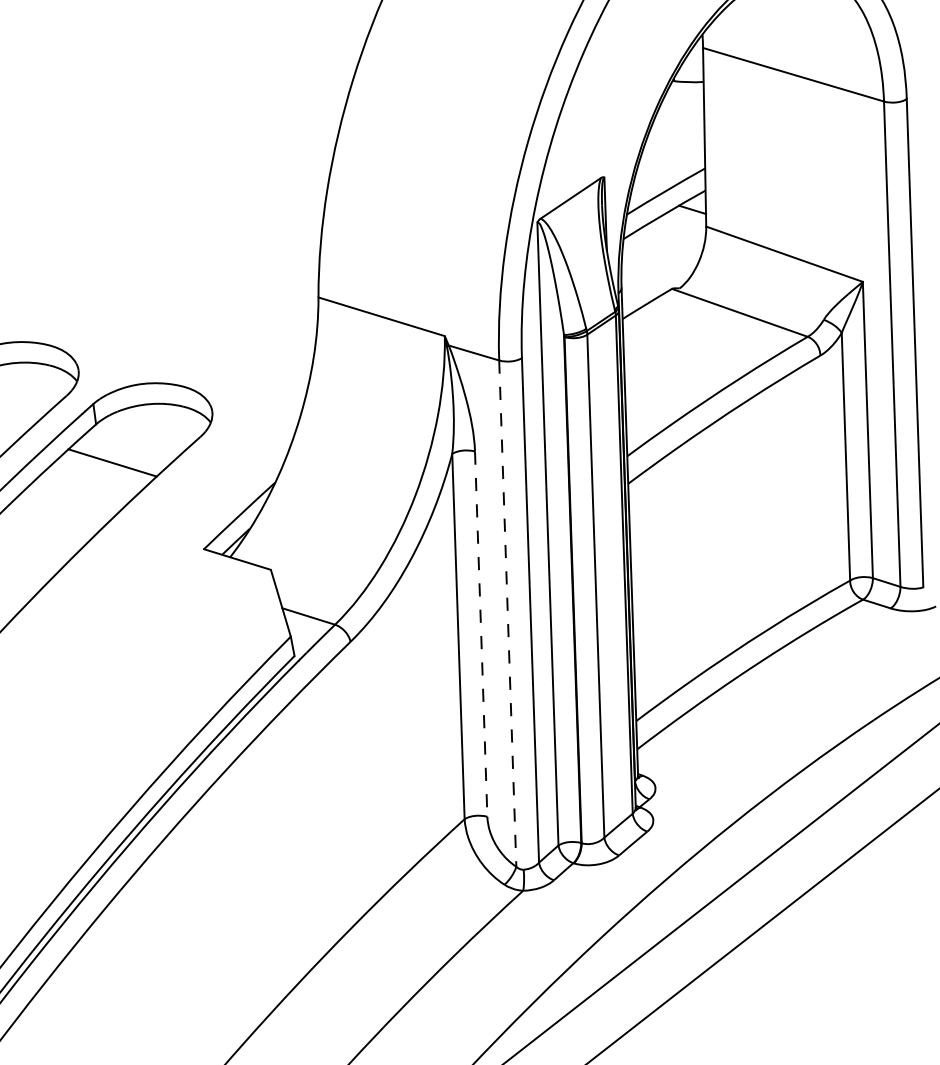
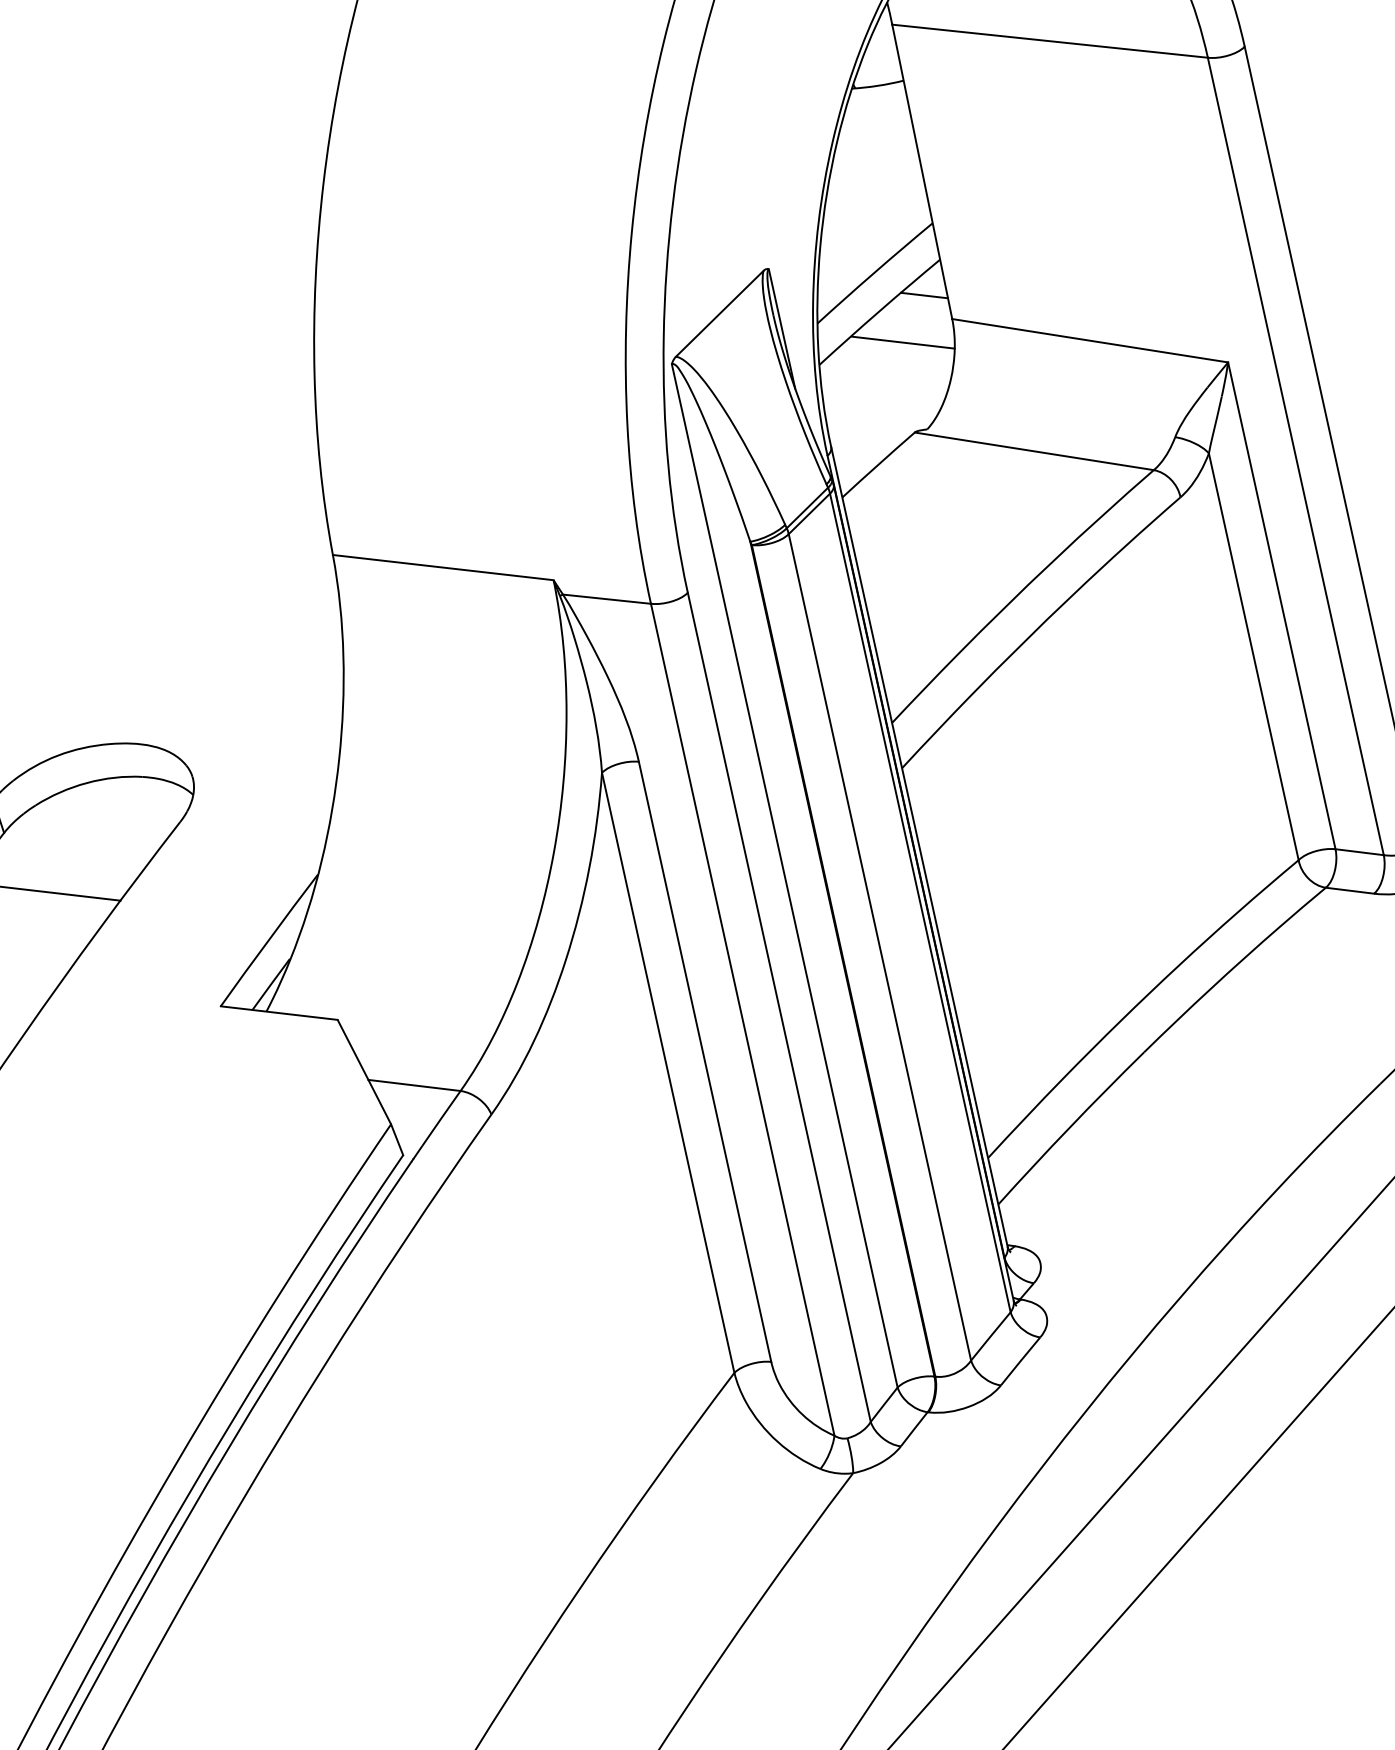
line: (674, 235) -> (902, 343), added
line: (507, 614) -> (742, 1021), dashed -> solid
line: (481, 634) -> (705, 1062), dashed -> solid

